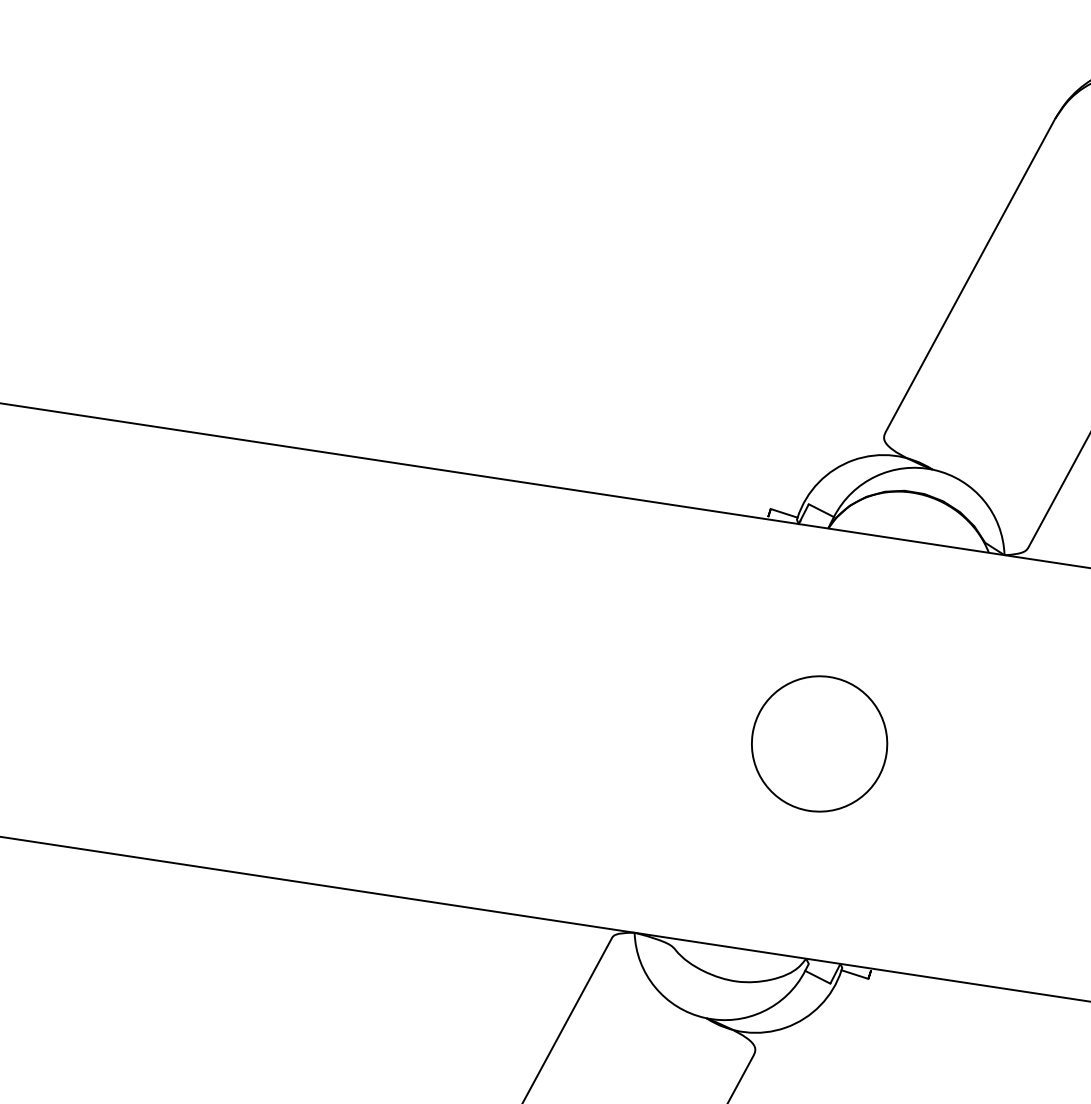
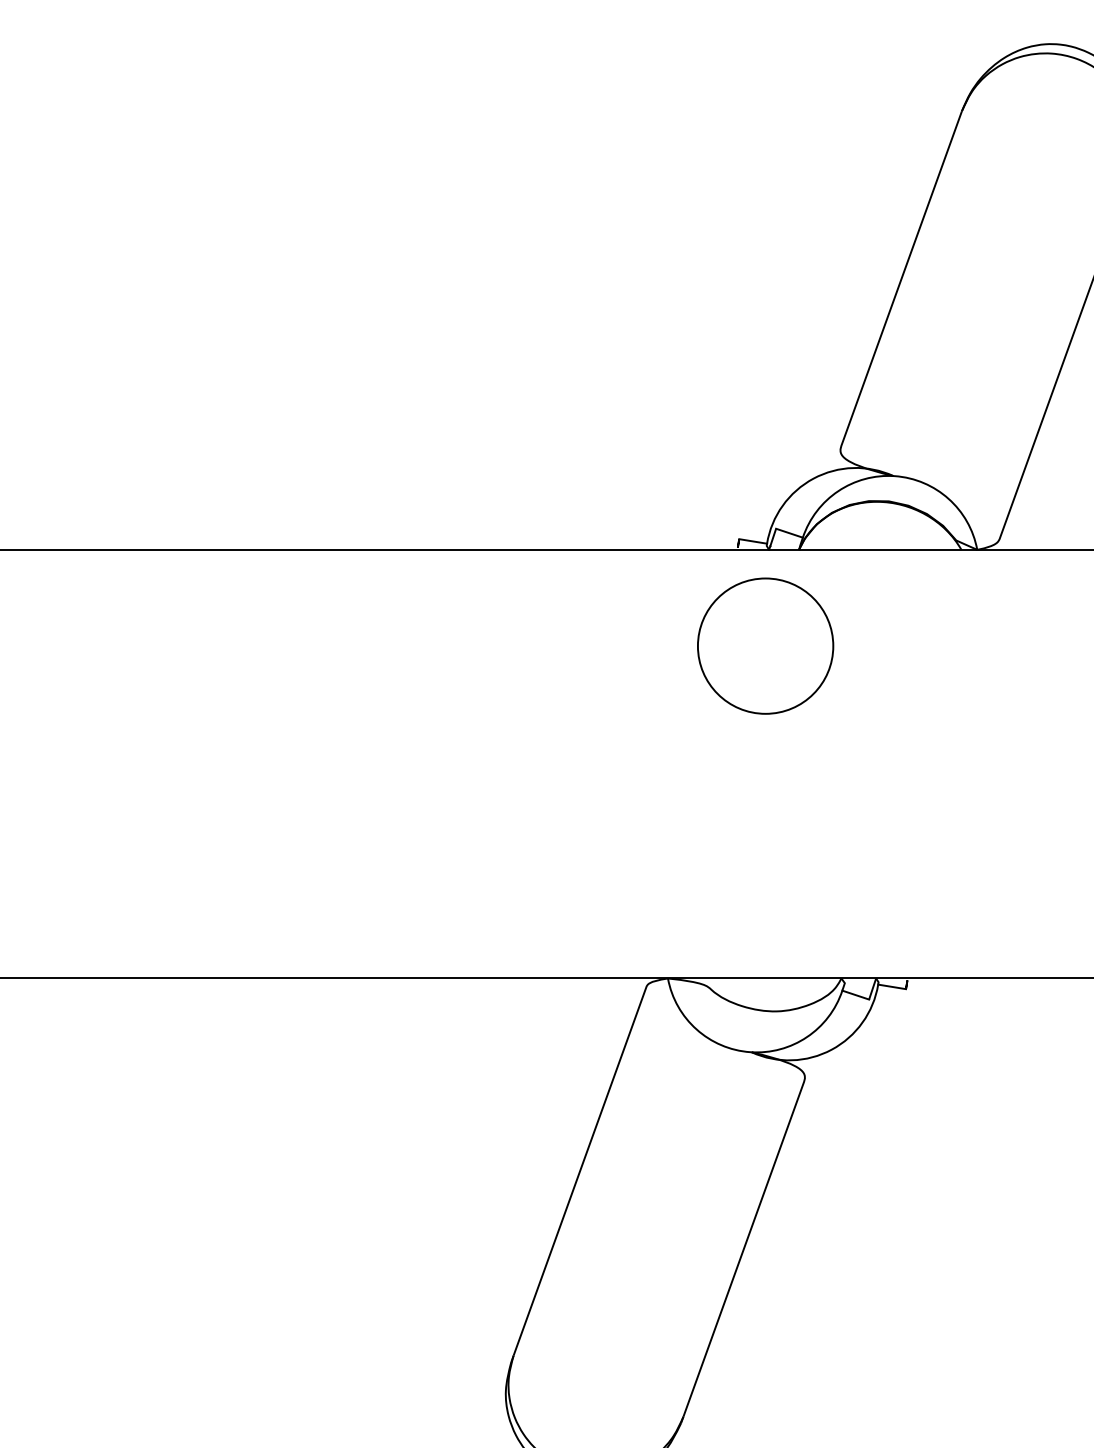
circle: (819, 743) -> (765, 645), moved

